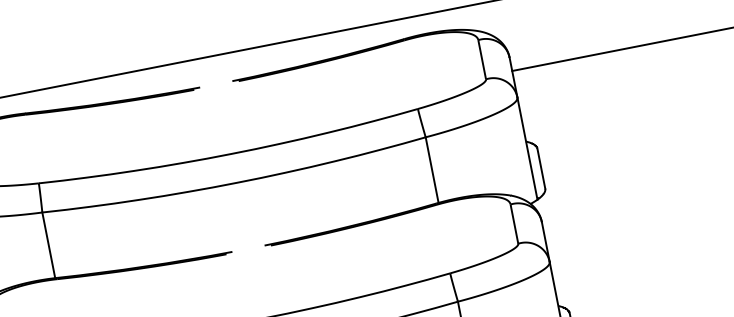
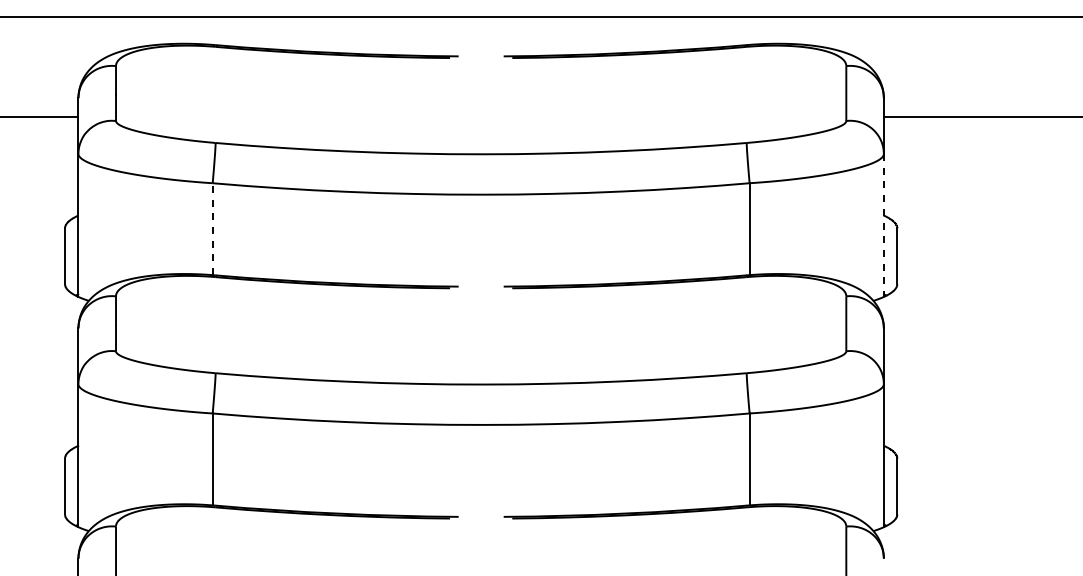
line: (527, 148) -> (883, 225), solid -> dashed
line: (48, 245) -> (212, 229), solid -> dashed

